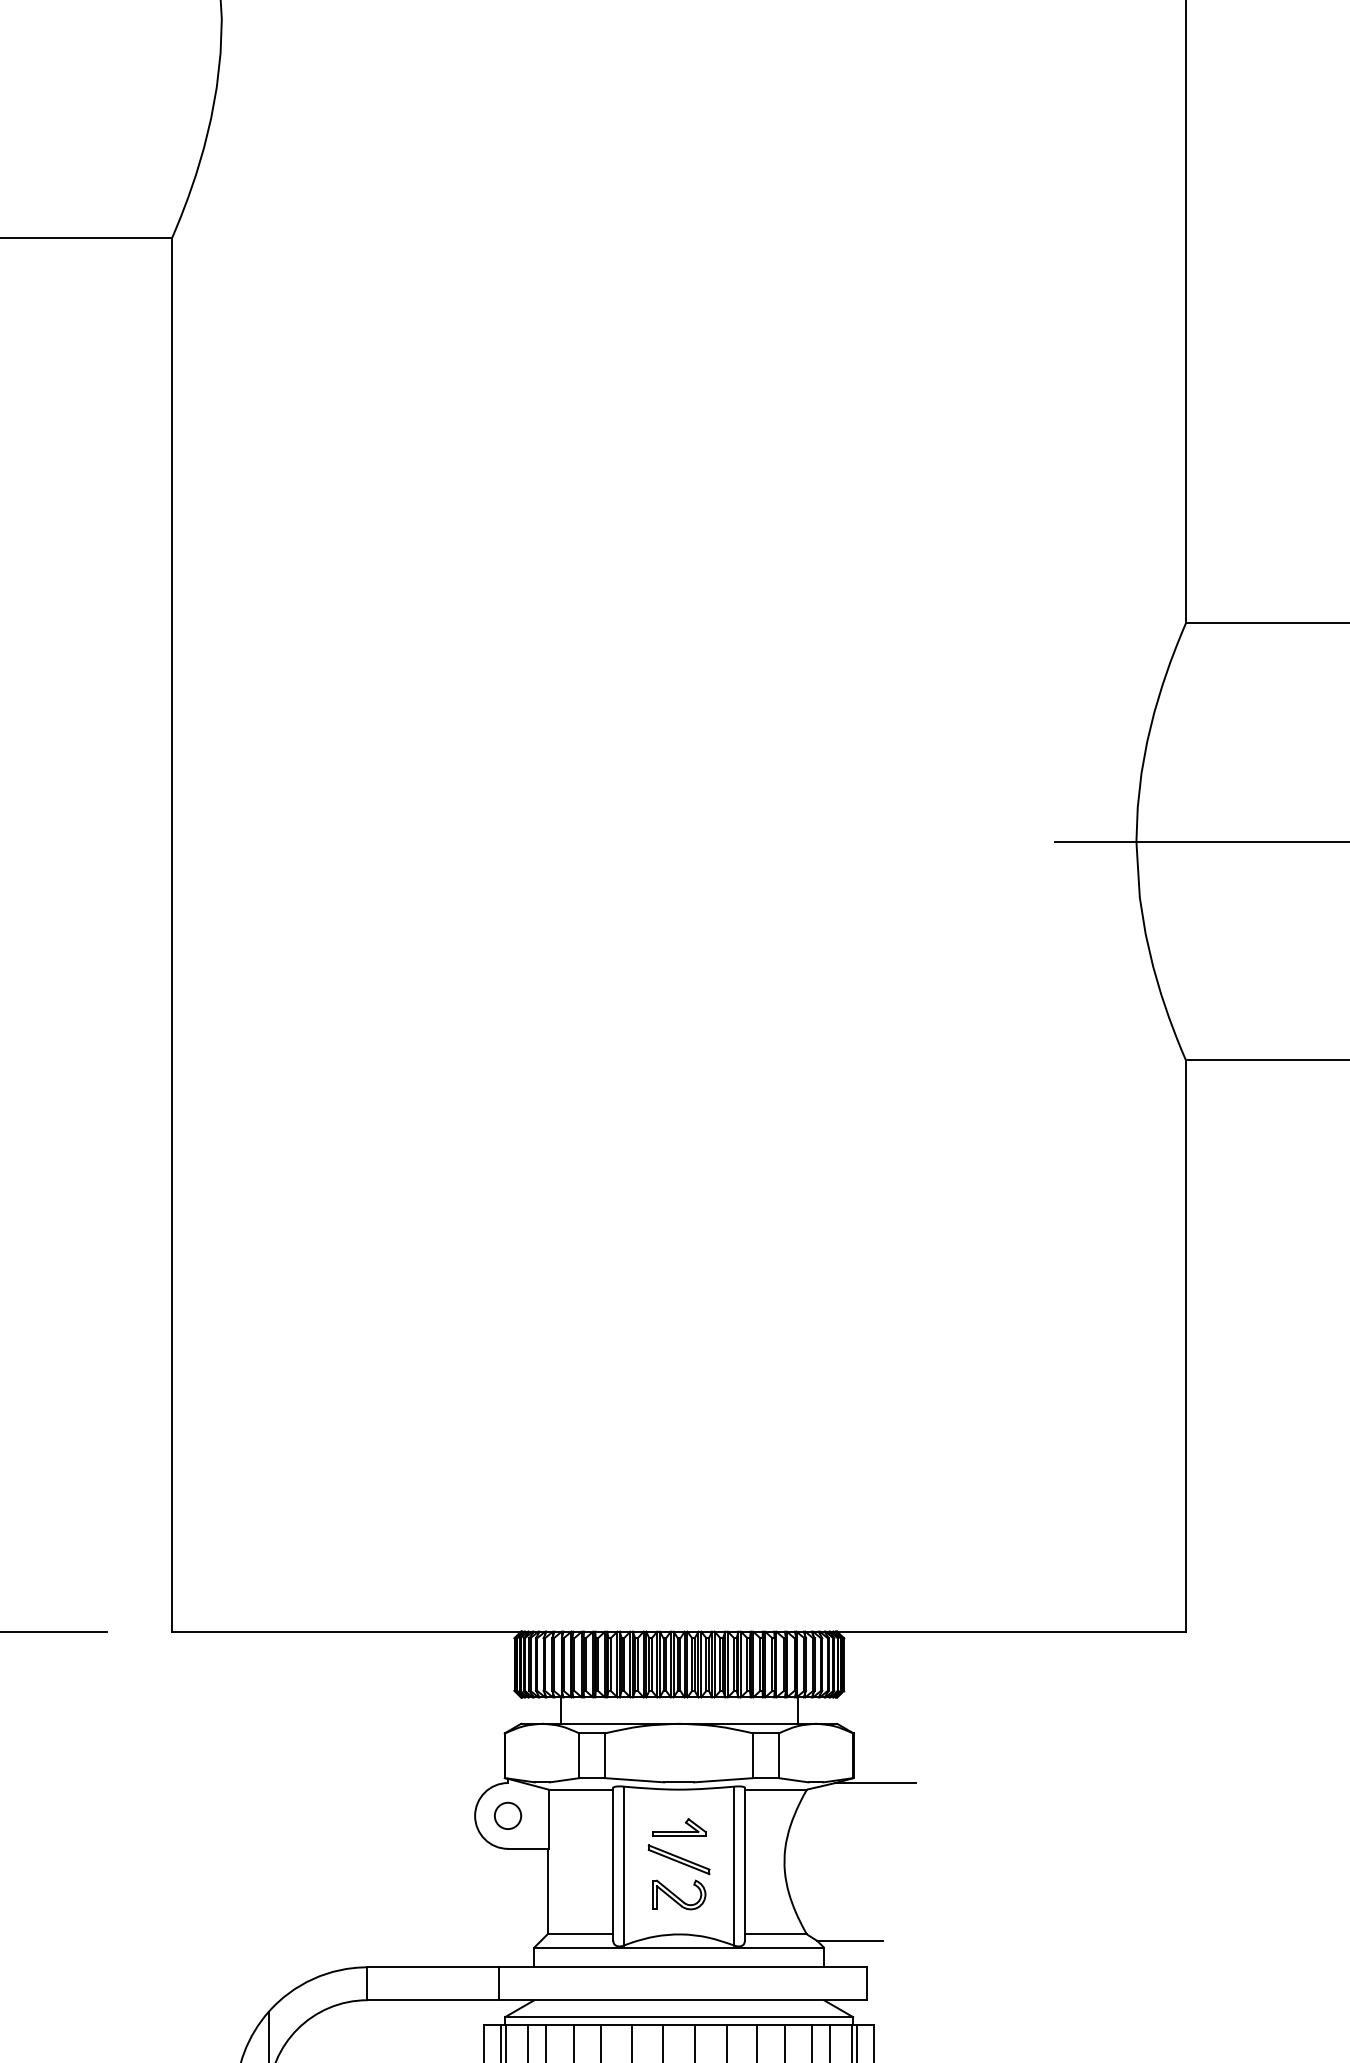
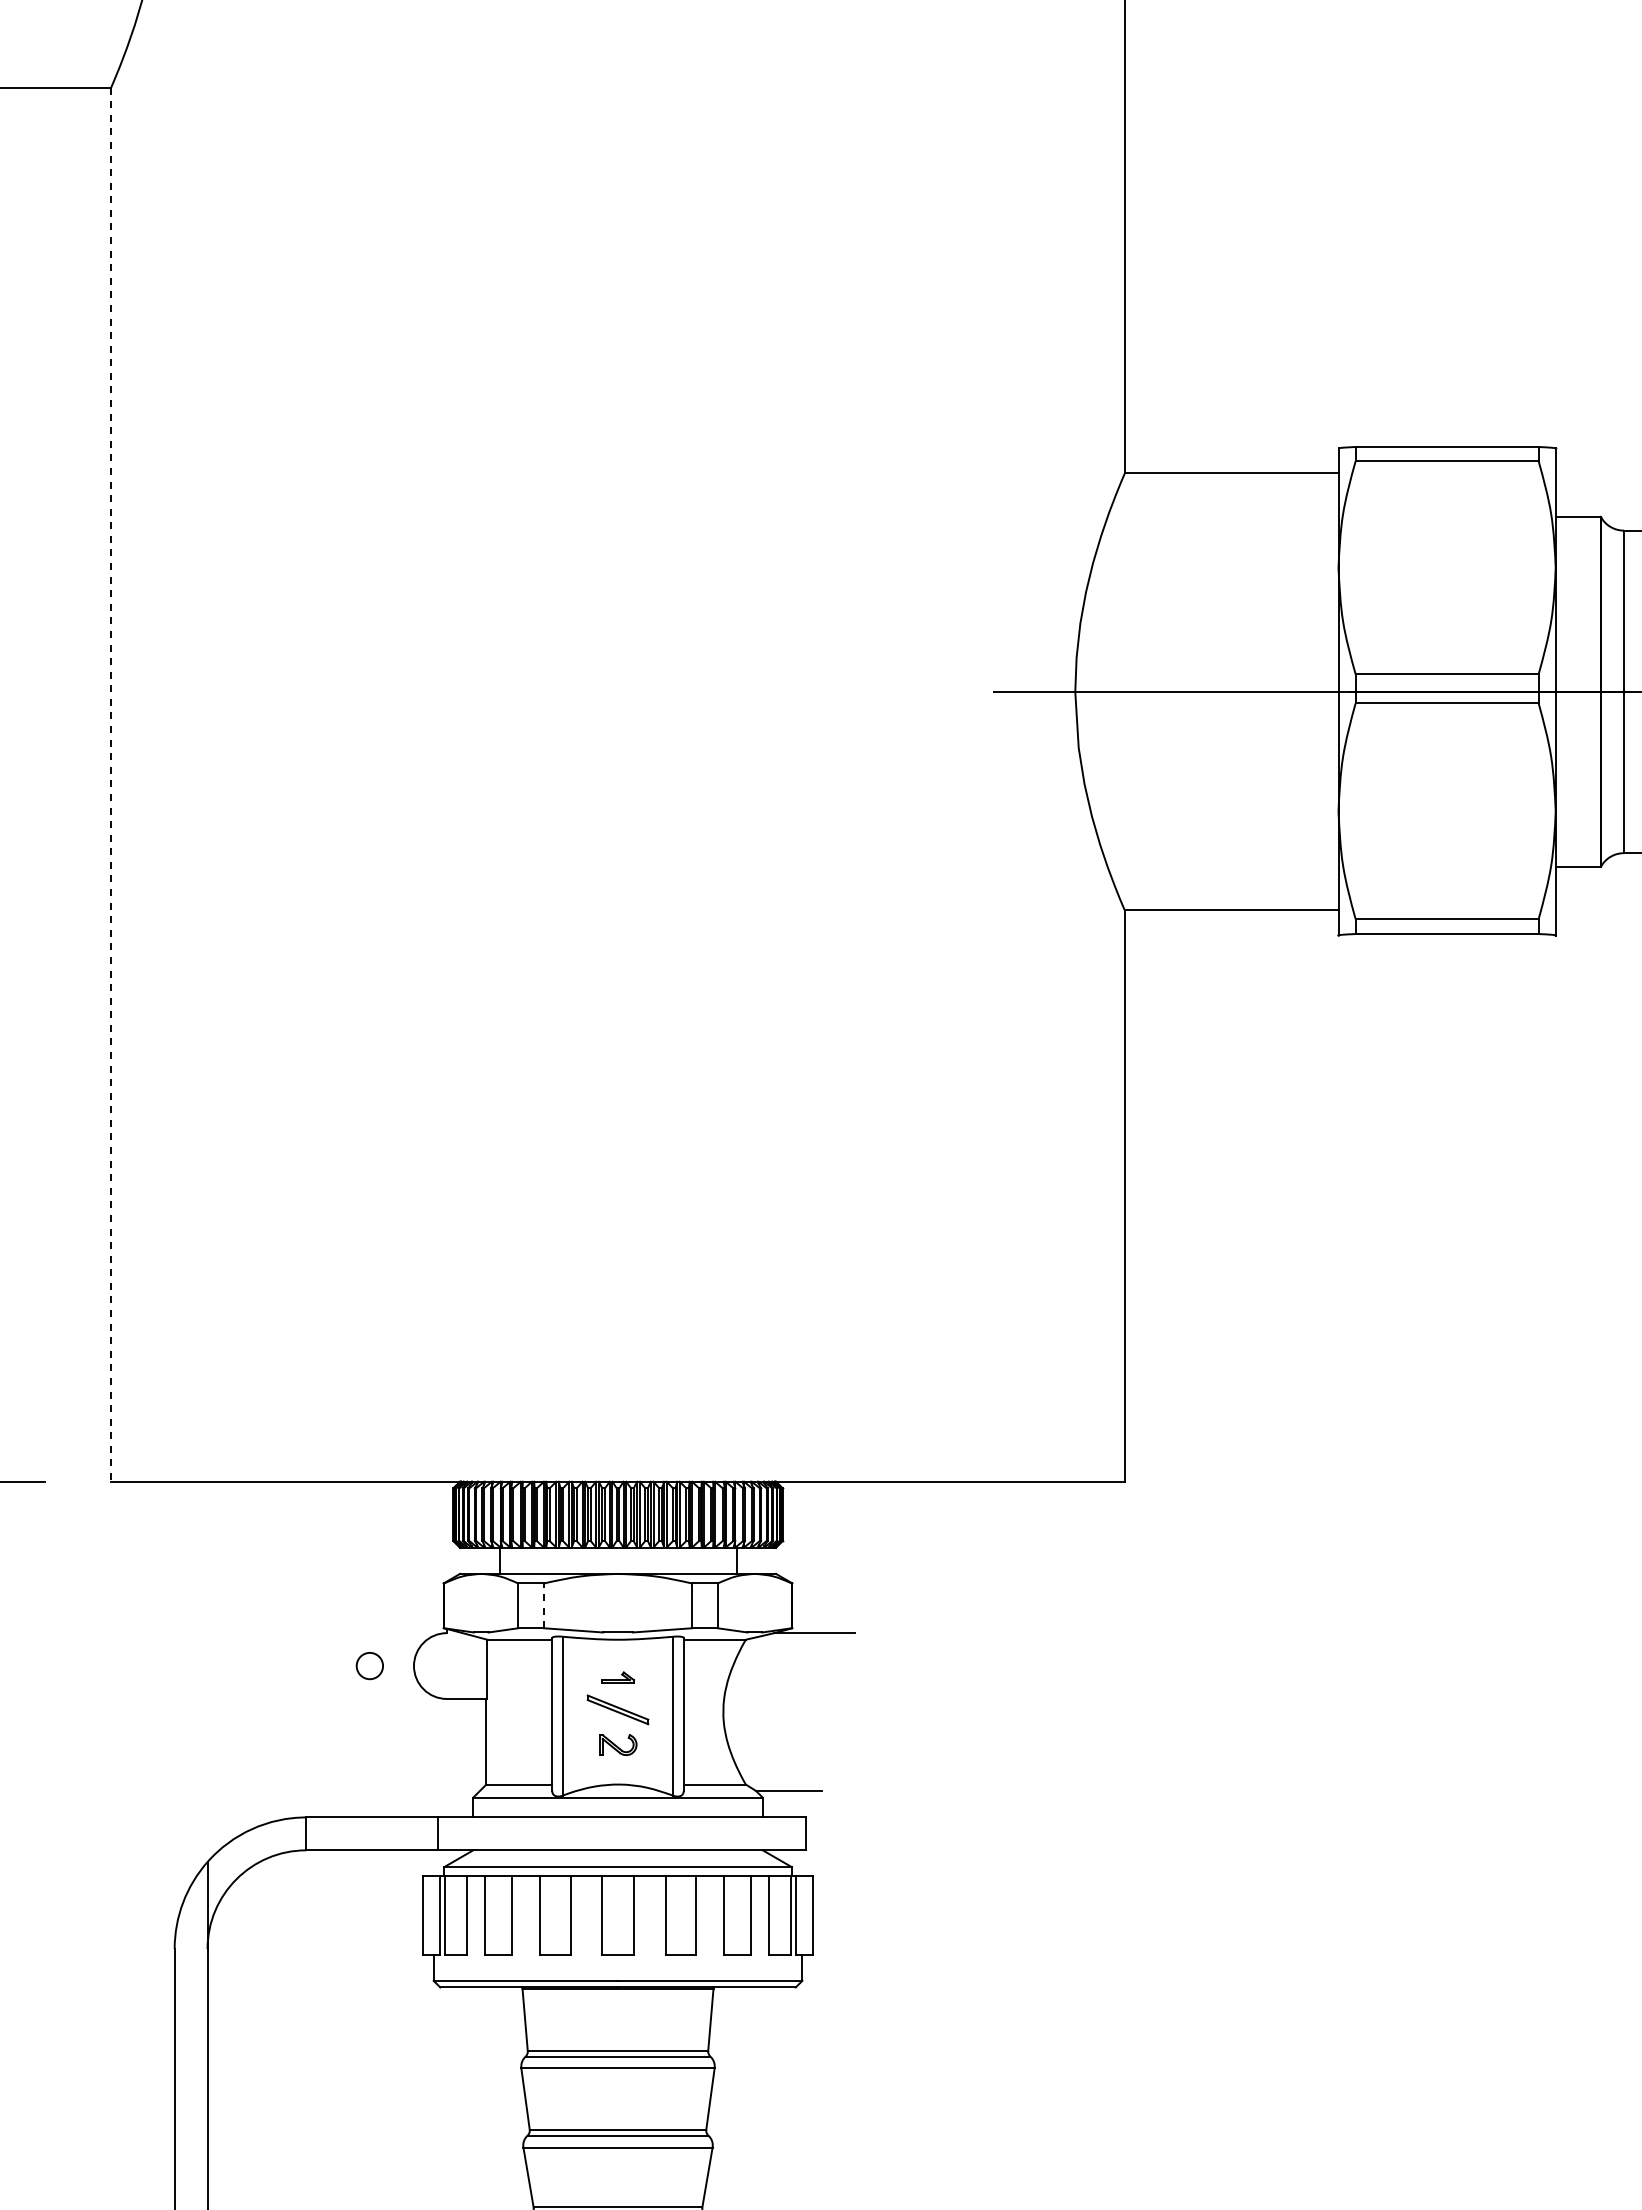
line: (172, 935) -> (111, 785), solid -> dashed
line: (605, 1755) -> (544, 1605), solid -> dashed
circle: (507, 1816) -> (369, 1666), moved
part: (679, 1827) -> (618, 1677), size x0.6
part: (679, 1894) -> (618, 1744), size x0.7

